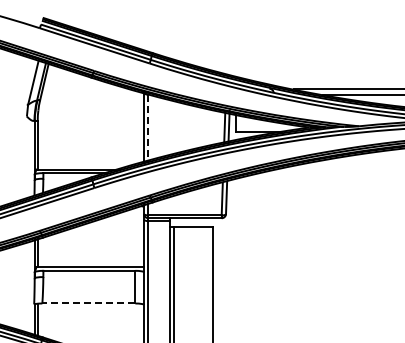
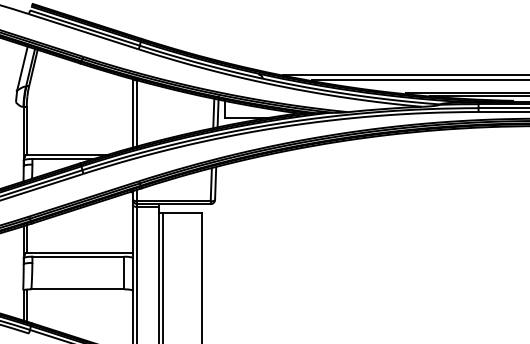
line: (148, 127) -> (137, 113), dashed -> solid
line: (88, 303) -> (77, 289), dashed -> solid

